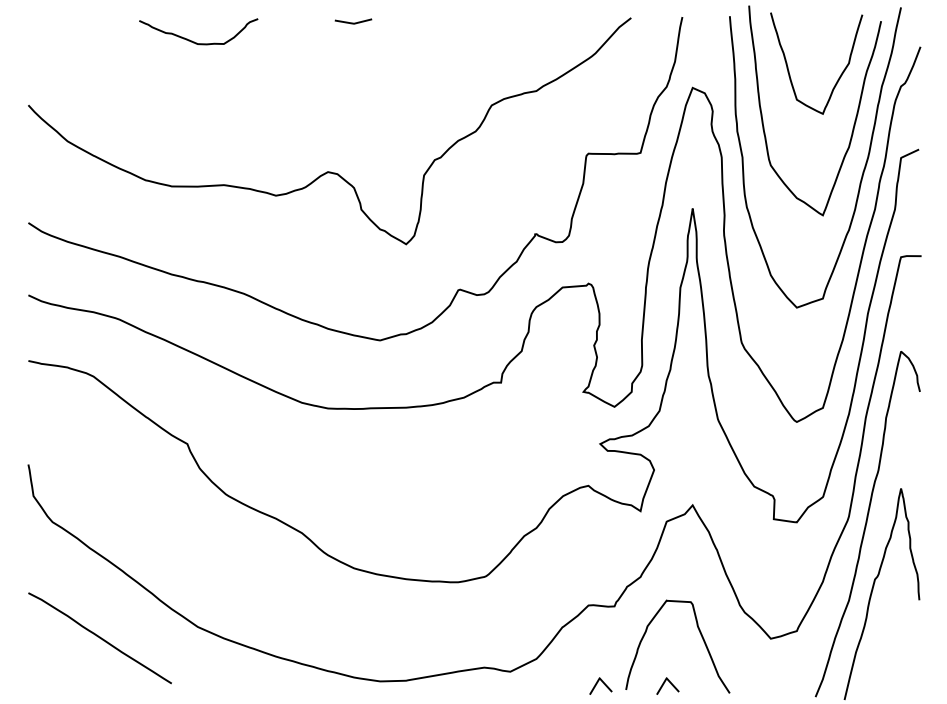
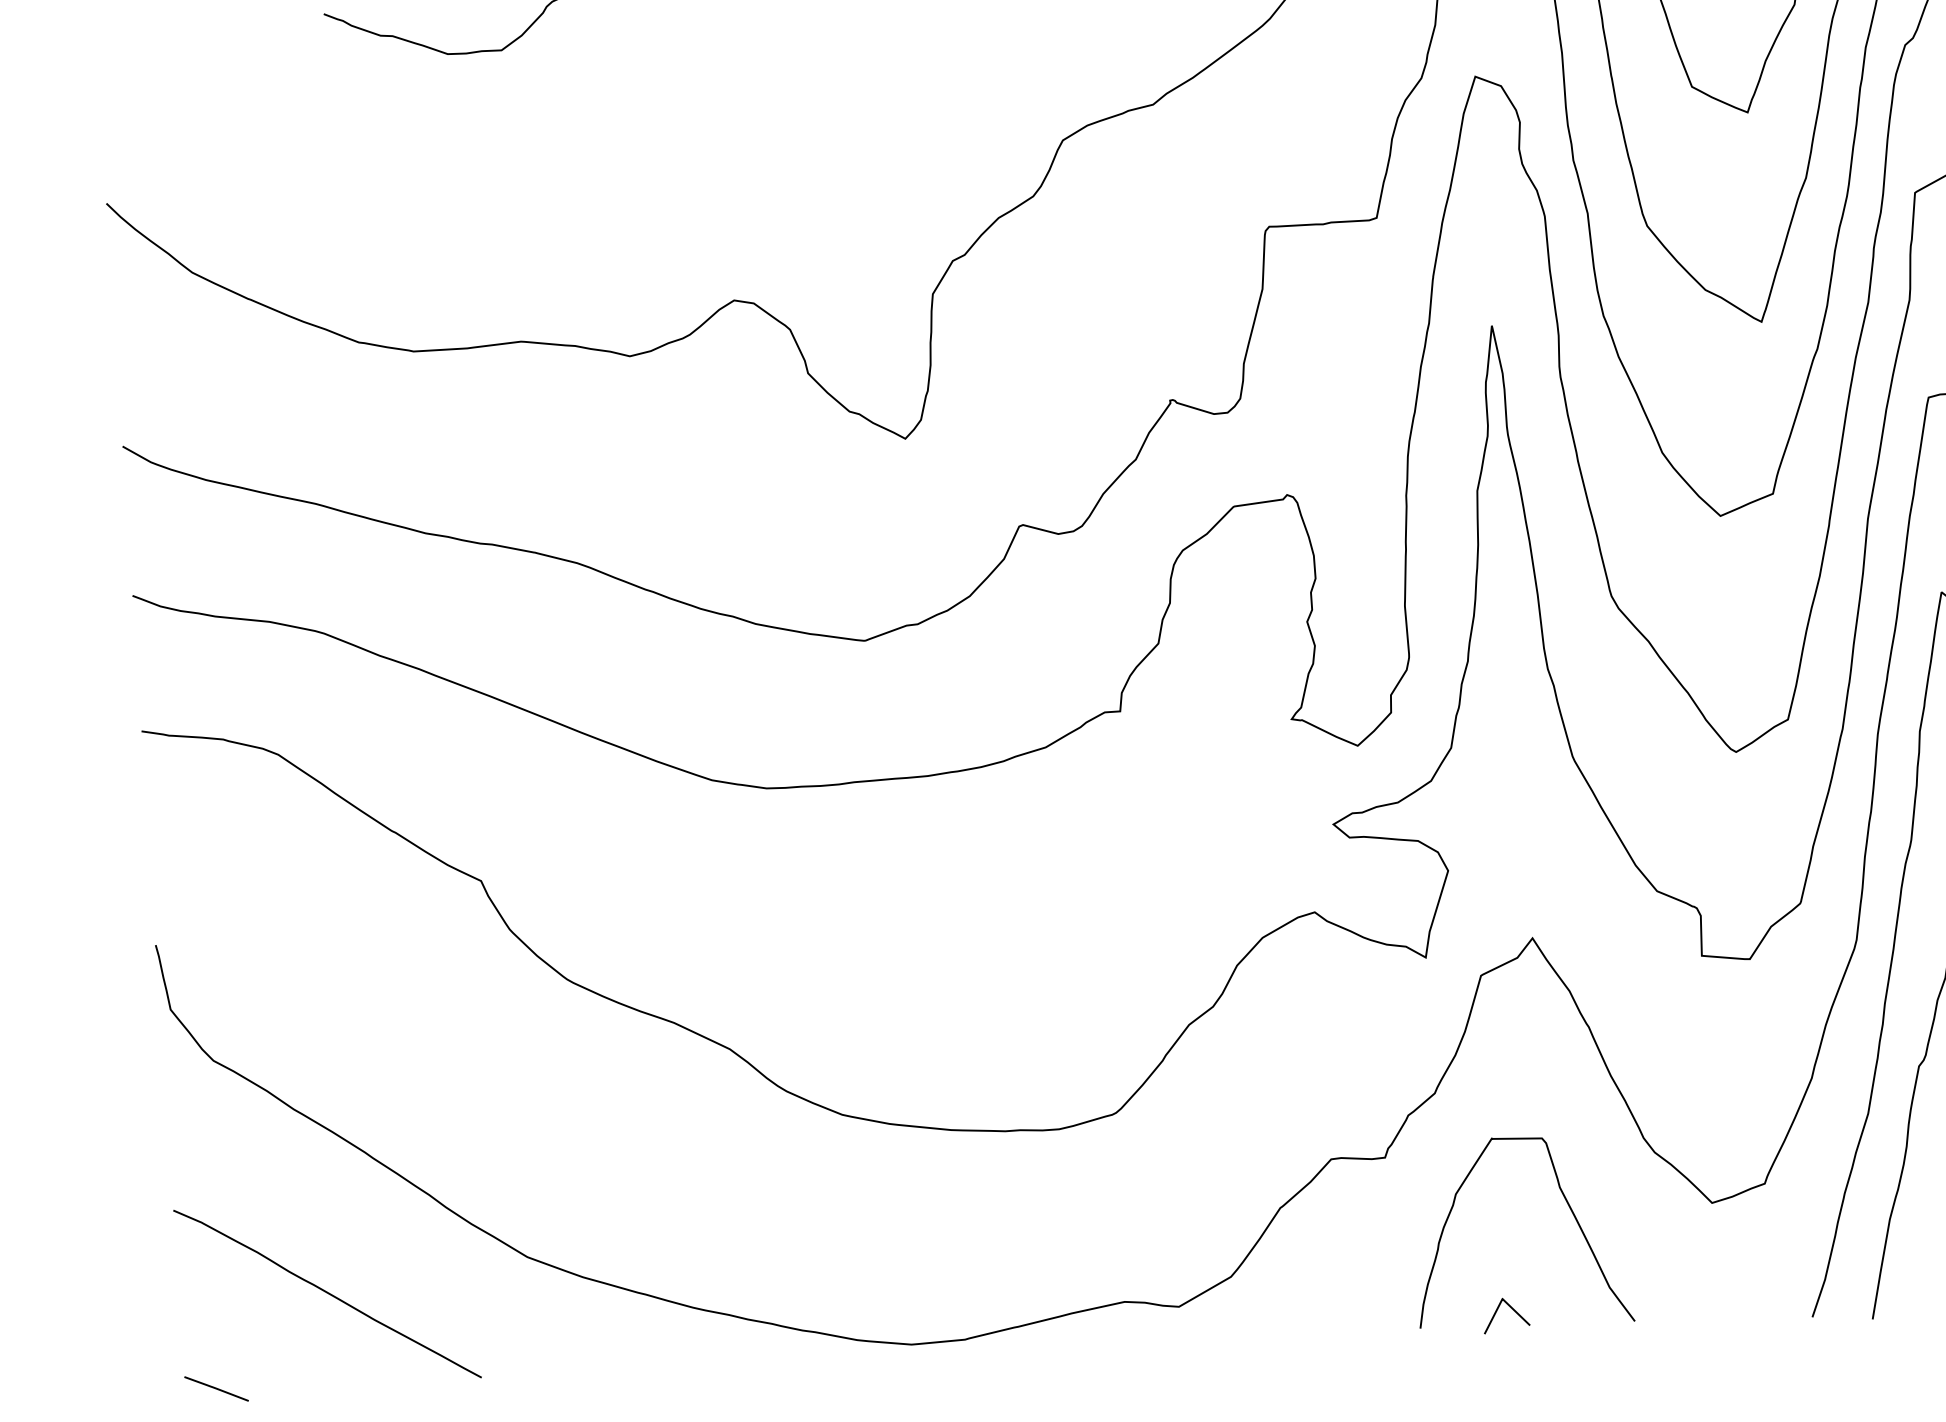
line: (43, 680) -> (216, 1388), added
curve: (597, 684) -> (1360, 1321), removed

